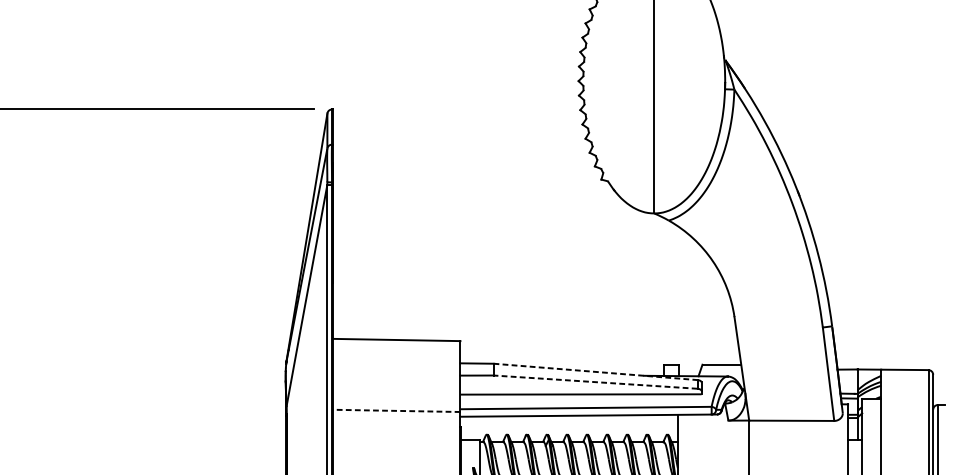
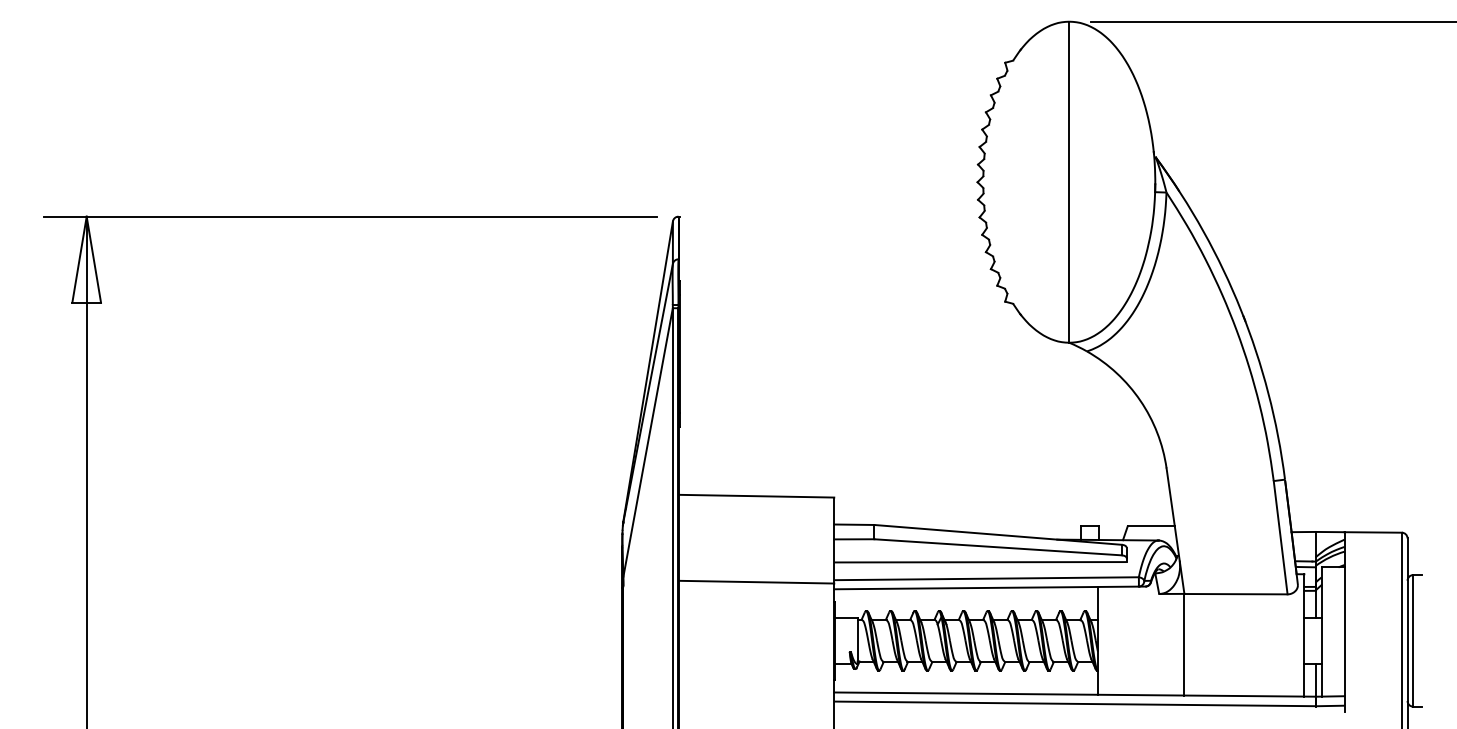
line: (595, 371) -> (998, 534), dashed -> solid
line: (595, 382) -> (998, 547), dashed -> solid
line: (396, 411) -> (756, 582), dashed -> solid

